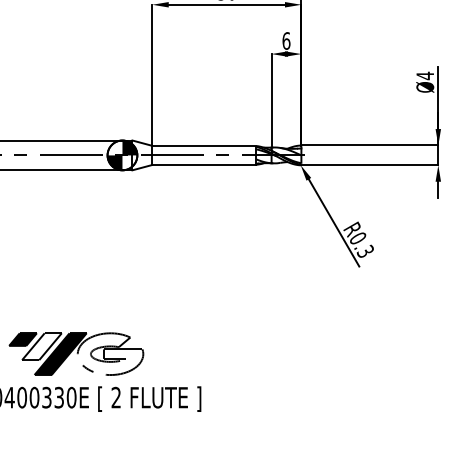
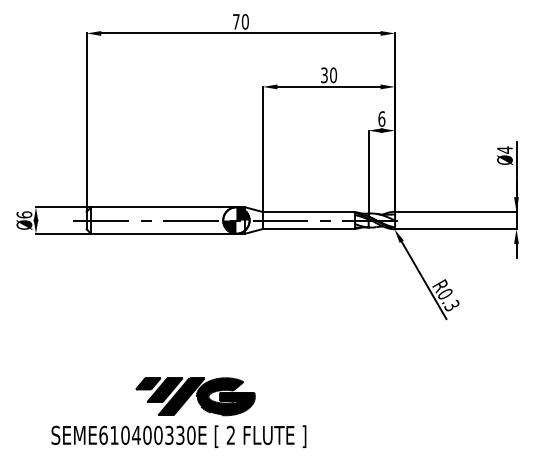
fill: (41, 347) -> (164, 390), added
fill: (110, 353) -> (225, 396), added

